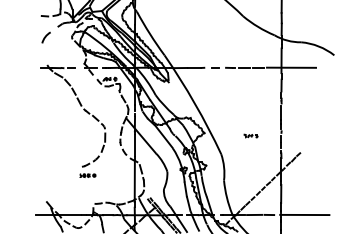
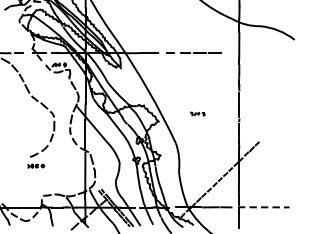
line: (291, 67) -> (249, 52), removed
part: (250, 135) -> (197, 113), moved
line: (304, 214) -> (263, 206), solid -> dashed

